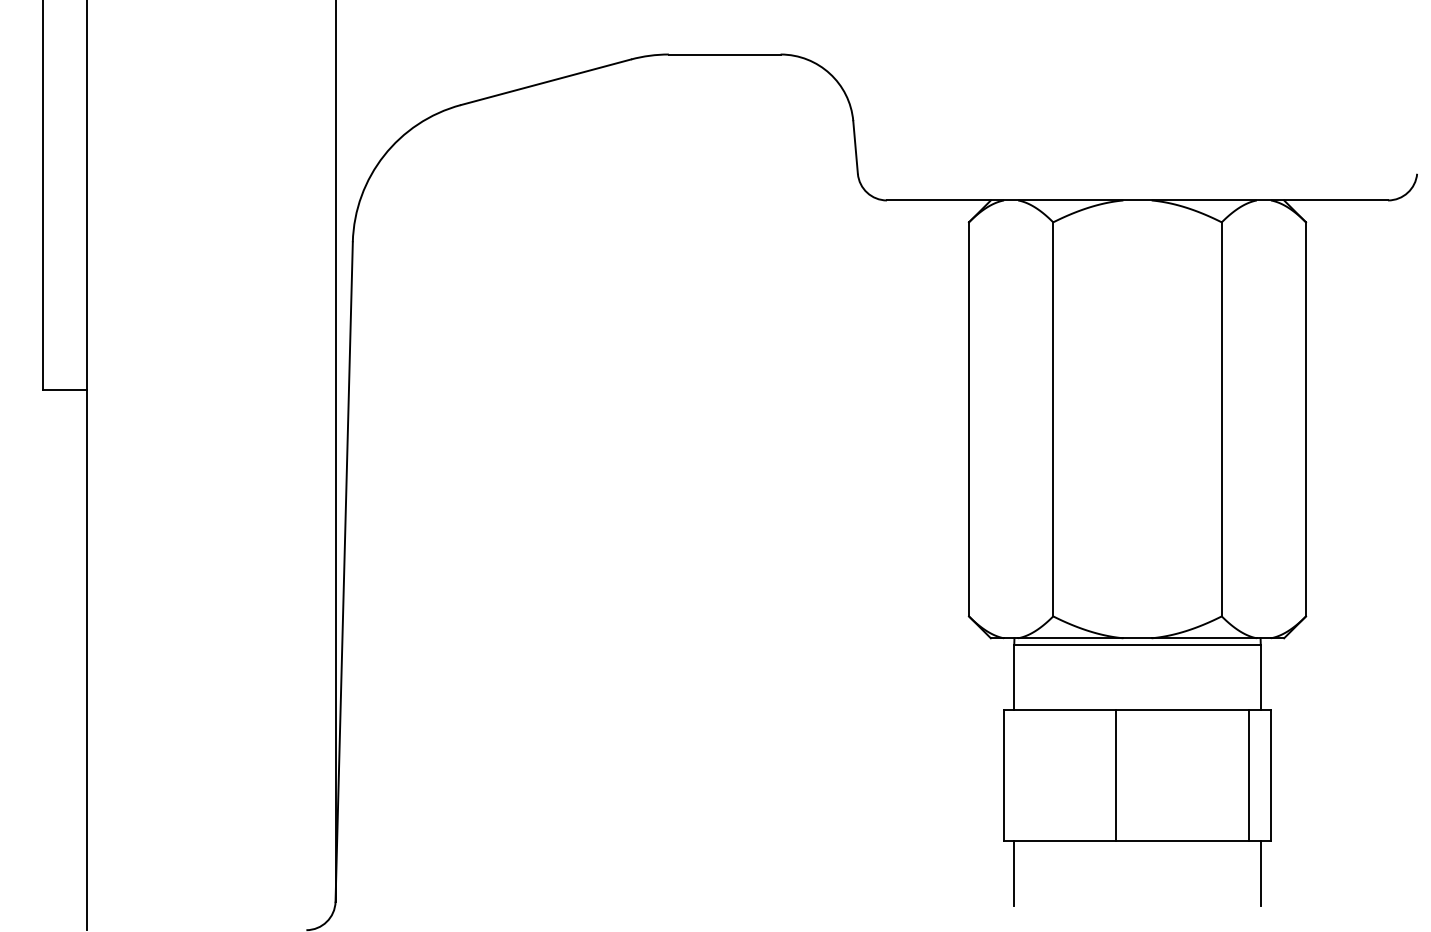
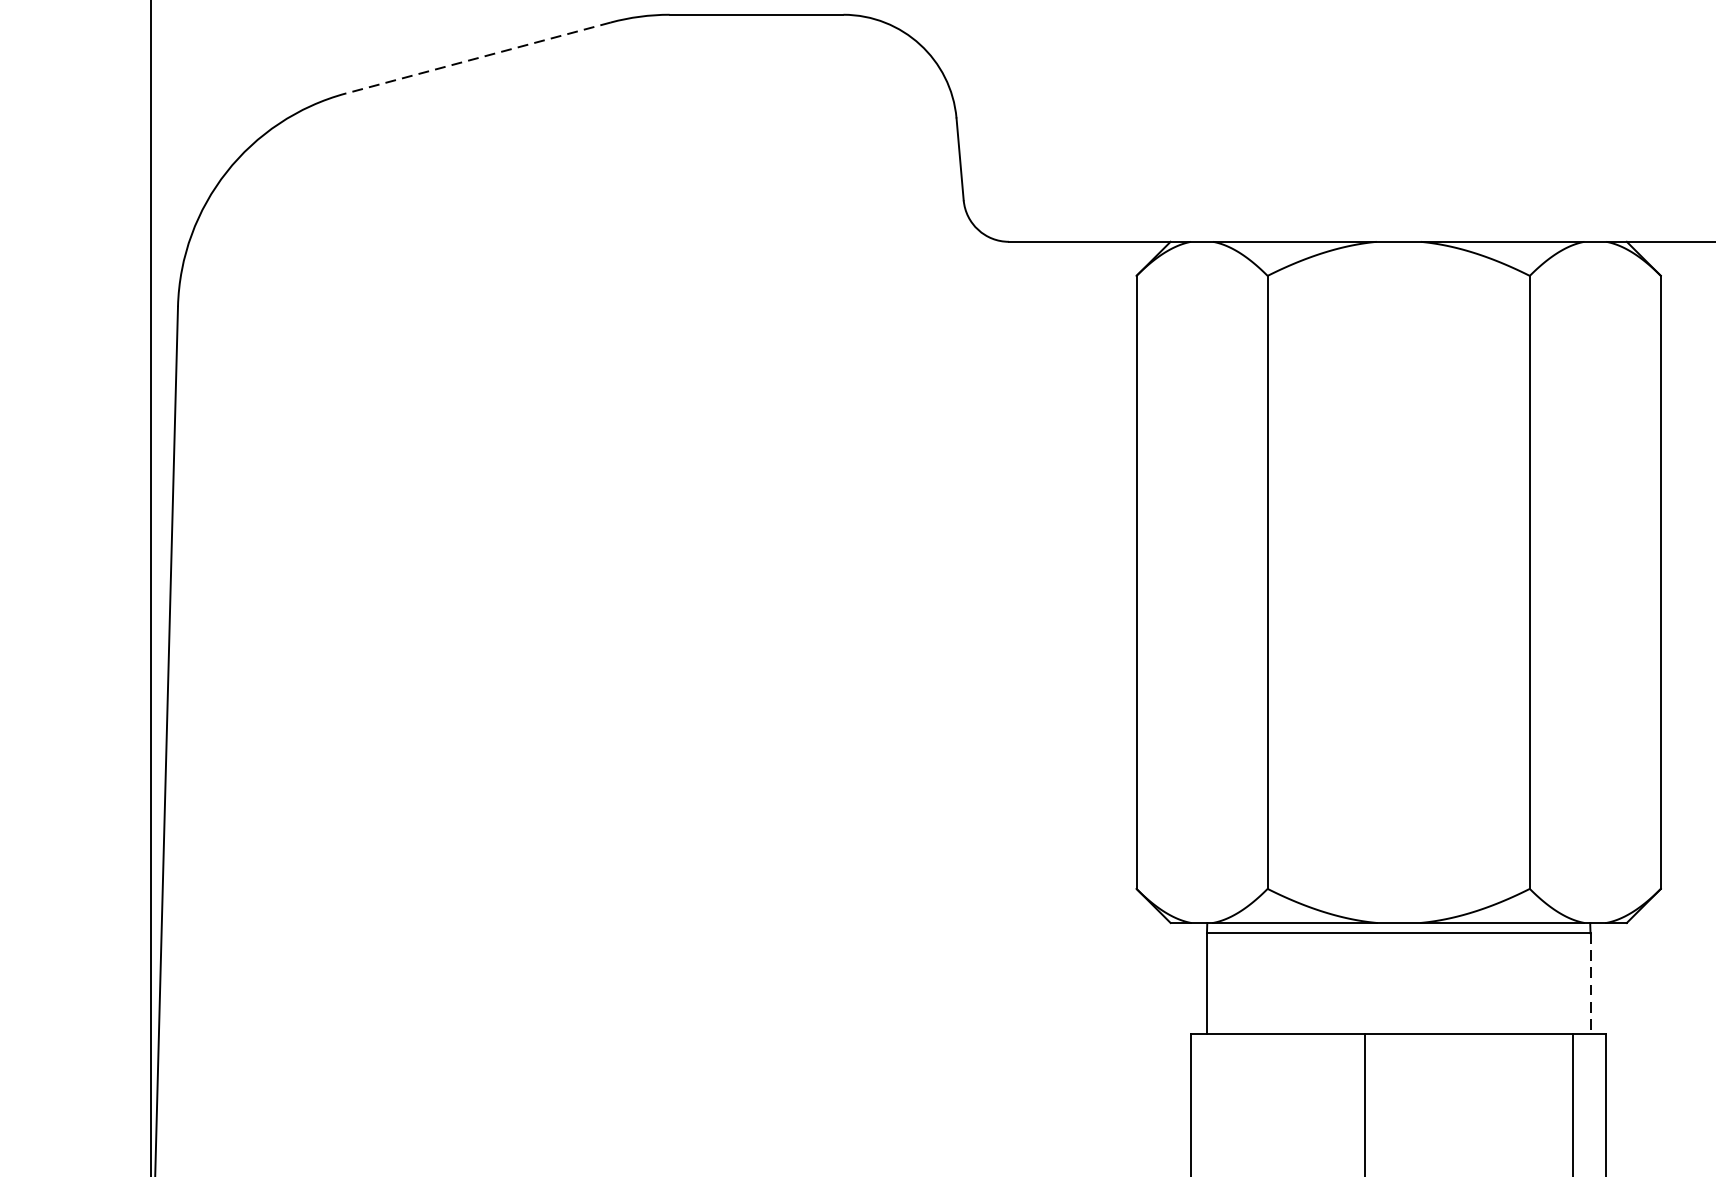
line: (545, 82) -> (477, 58), solid -> dashed
line: (1260, 677) -> (1590, 983), solid -> dashed

